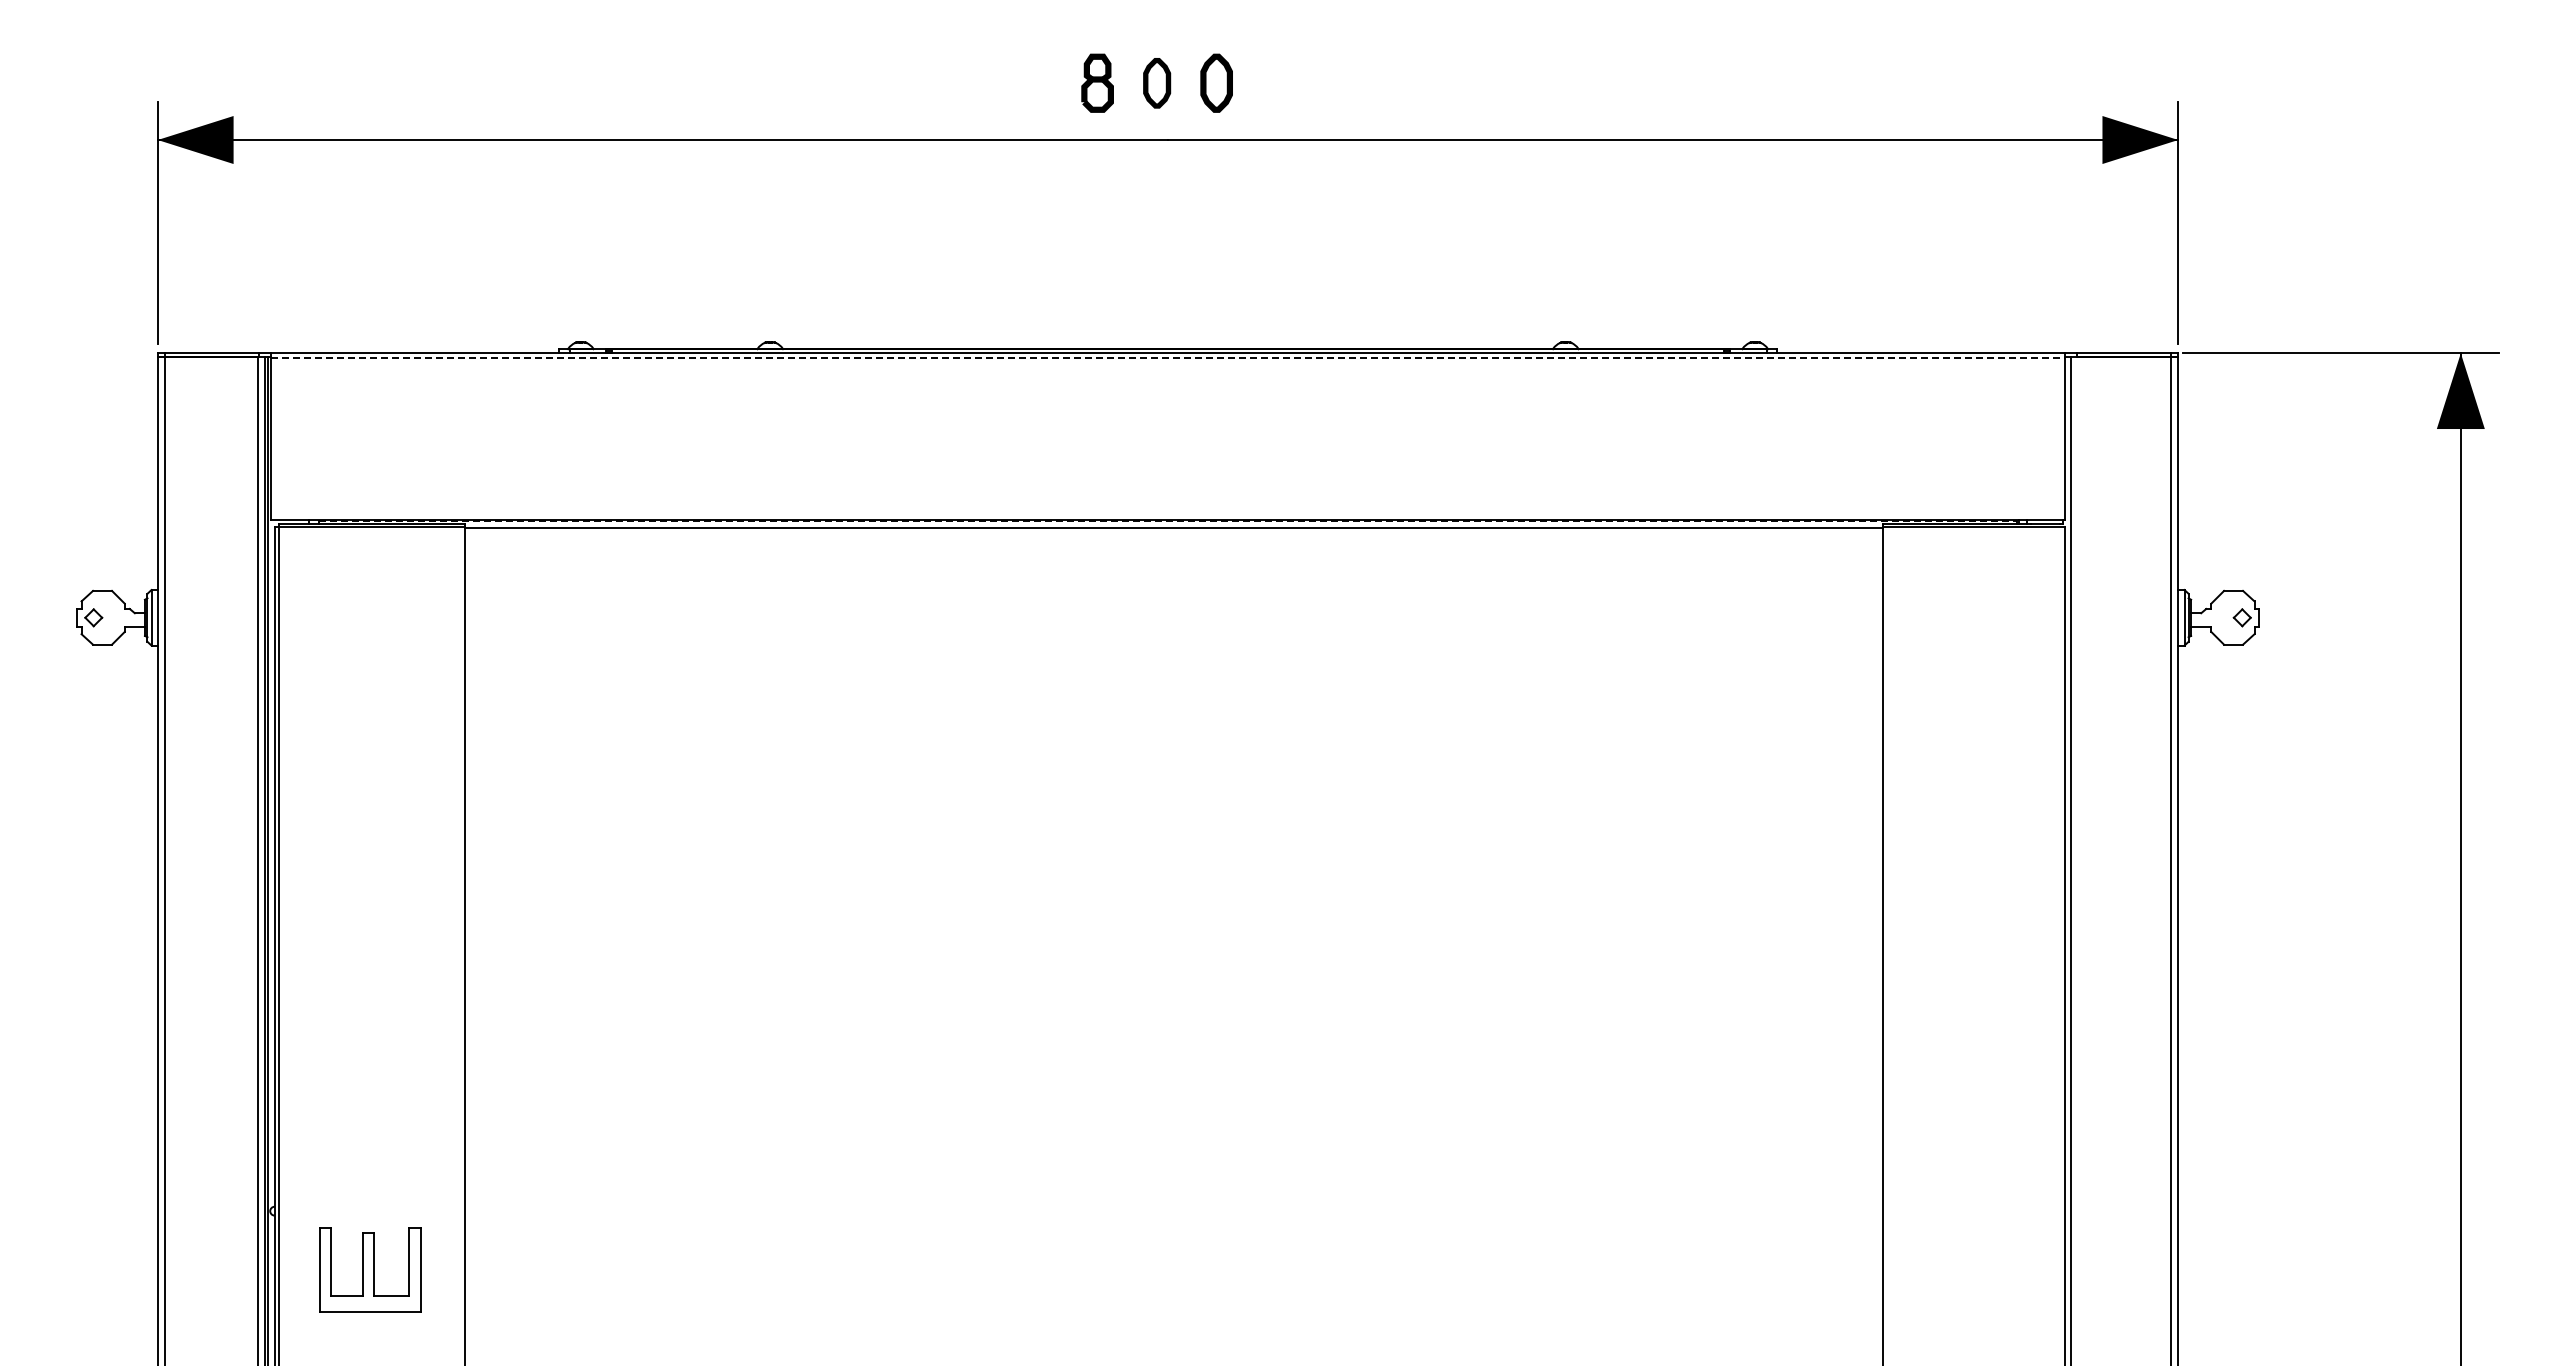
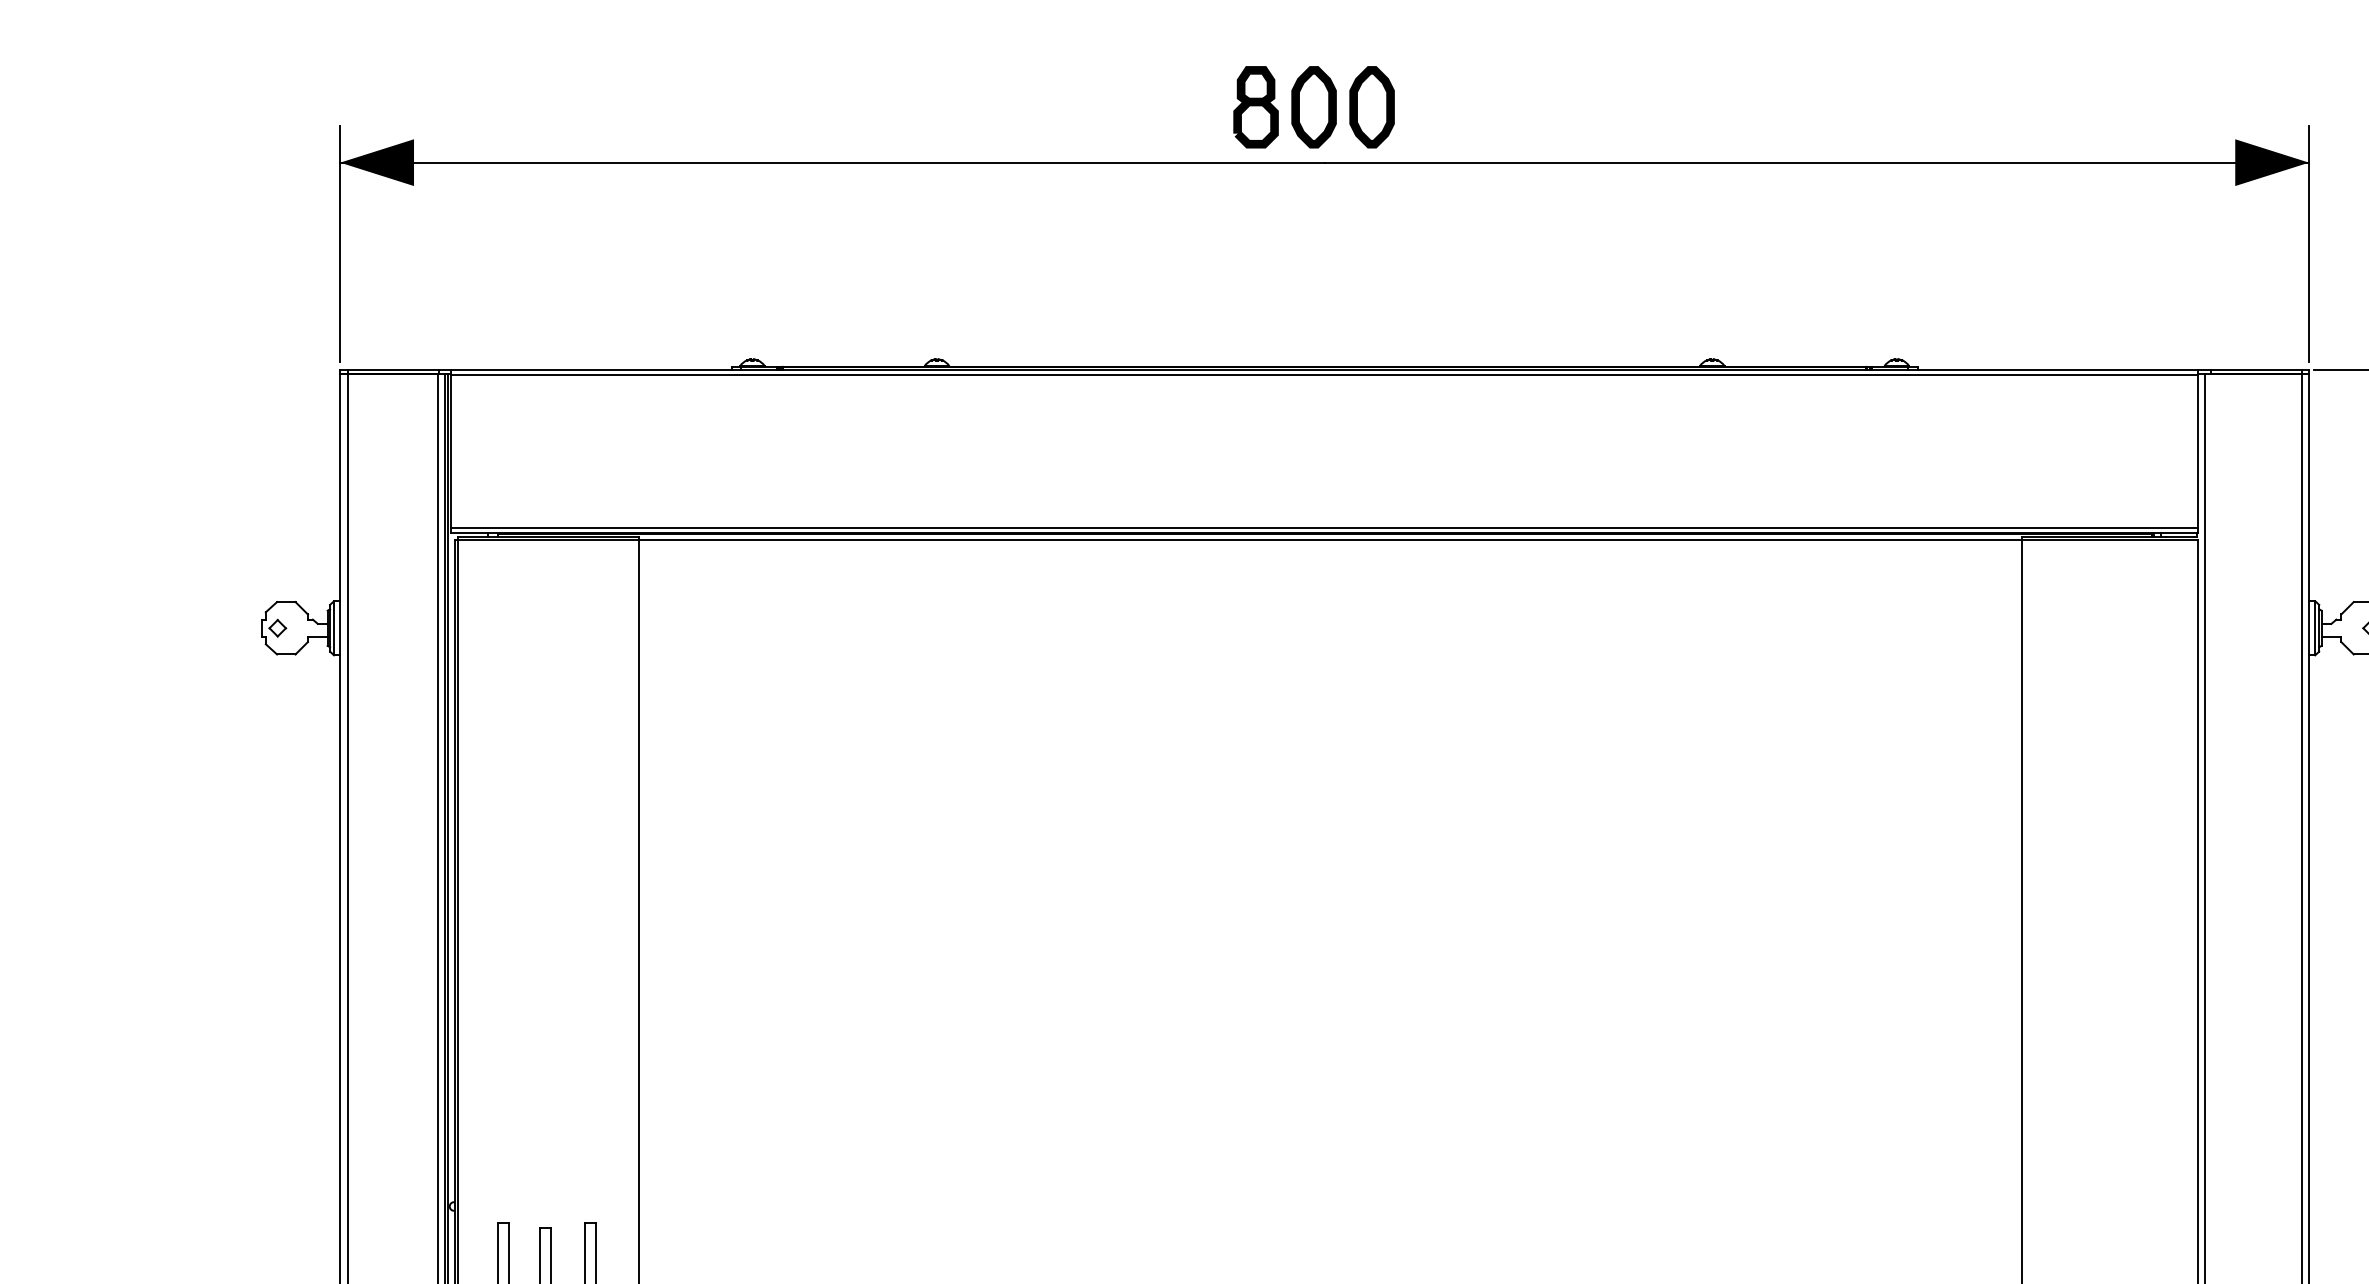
part: (1097, 83) -> (1255, 107), size x1.43
part: (1156, 83) -> (1313, 107), size x1.67
part: (1216, 83) -> (1371, 107), size x1.43
line: (1168, 358) -> (1325, 375), dashed -> solid
line: (1167, 514) -> (1324, 527), added
line: (1168, 521) -> (1325, 534), dashed -> solid

